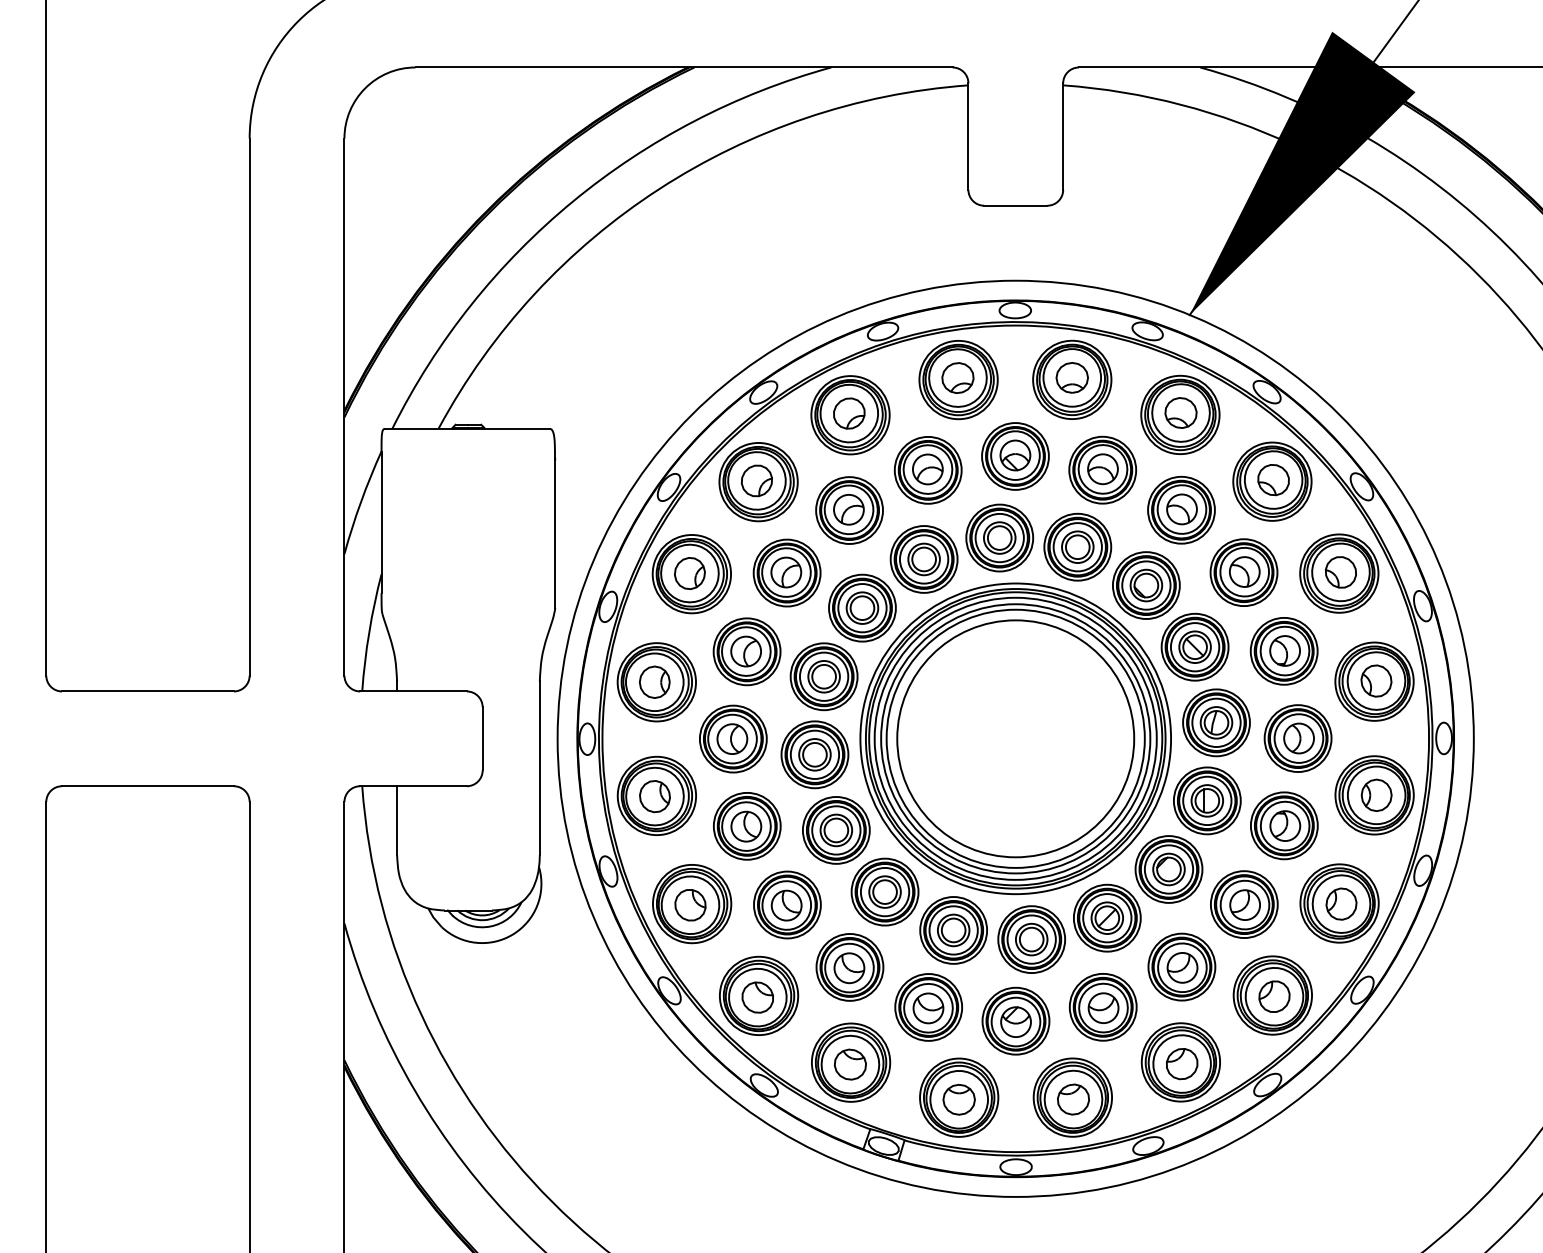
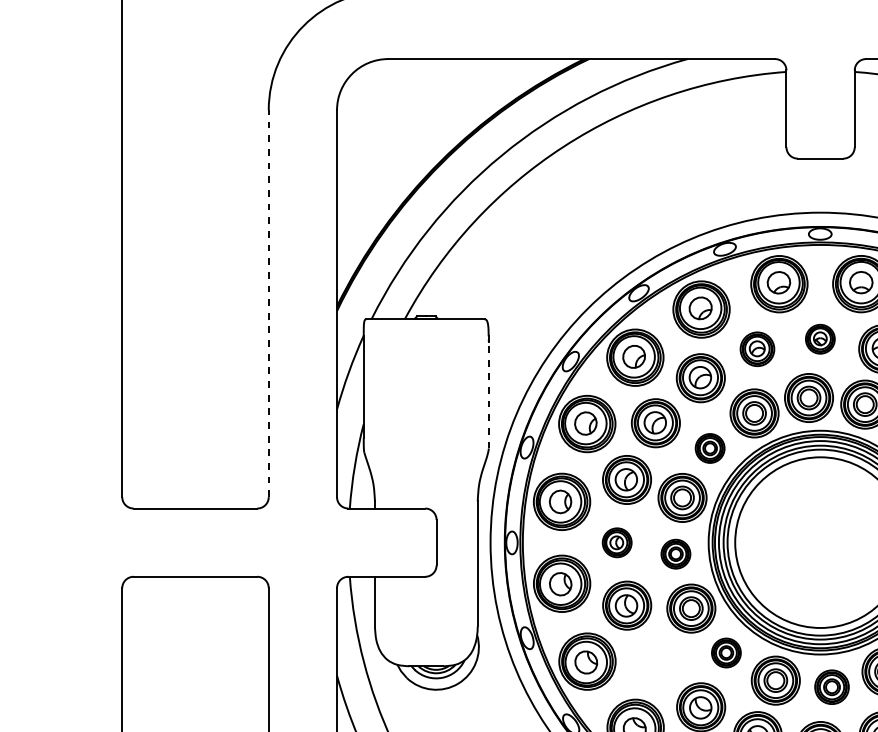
line: (249, 407) -> (268, 303), solid -> dashed
part: (1015, 456) -> (820, 339), size x0.6
part: (927, 470) -> (756, 349), size x0.7
line: (555, 534) -> (489, 395), solid -> dashed
part: (862, 607) -> (710, 448), size x0.6
part: (733, 738) -> (617, 542), size x0.6
part: (814, 754) -> (675, 553), size x0.6
part: (884, 891) -> (726, 652), size x0.6
part: (787, 904) -> (656, 661), removed
part: (1031, 939) -> (831, 687), size x0.7

